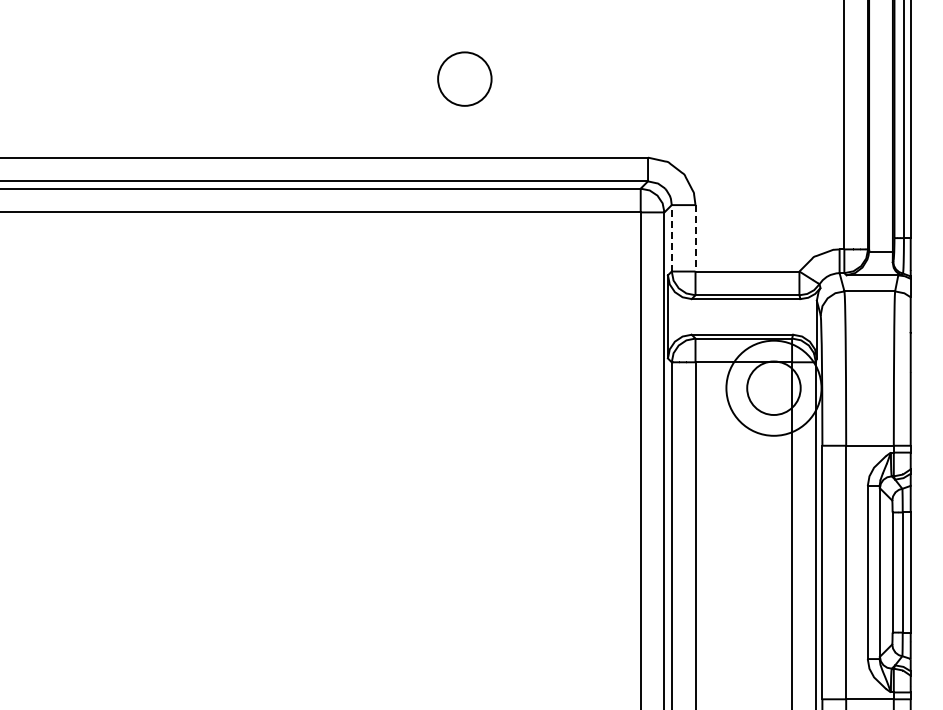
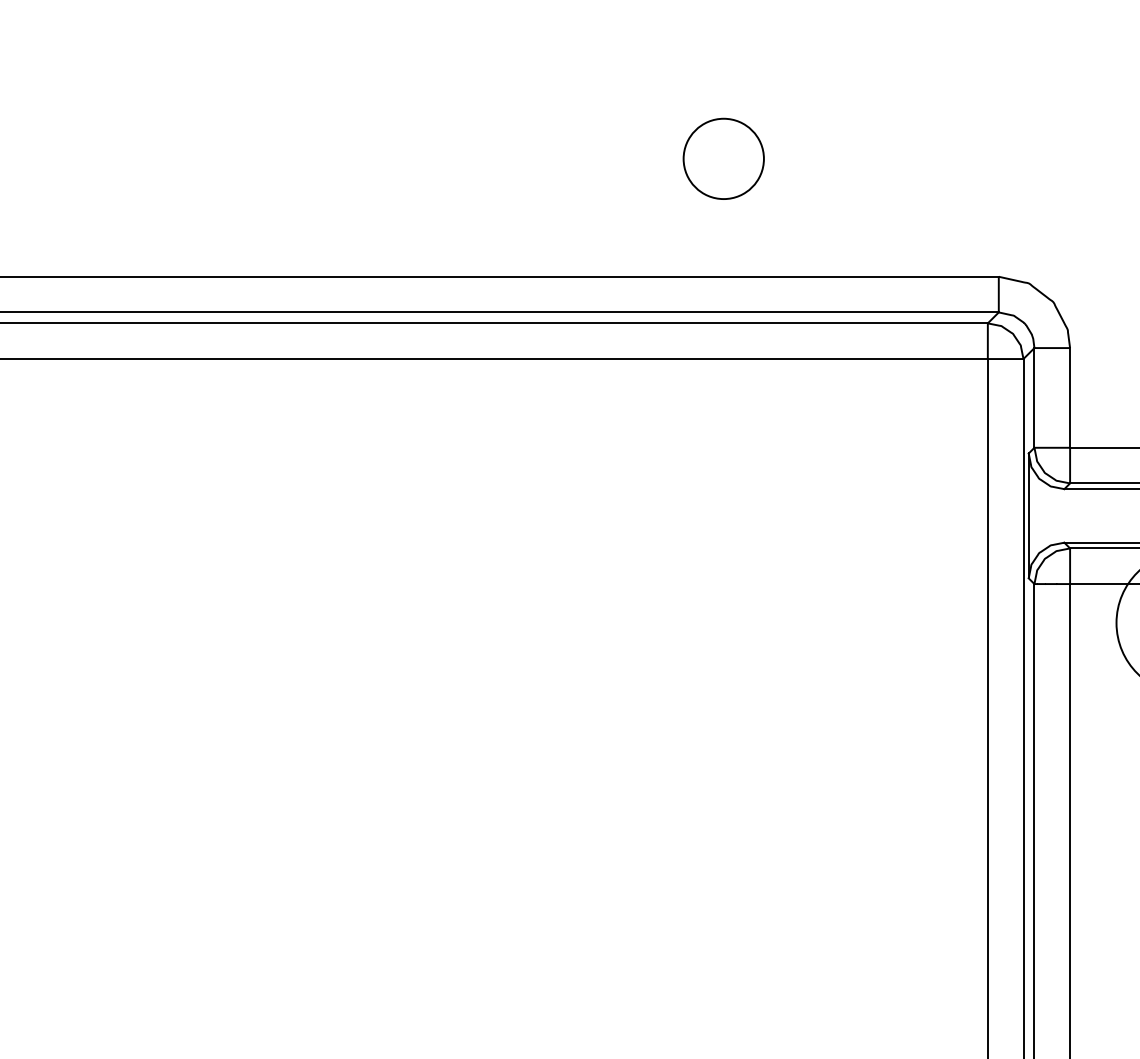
line: (671, 237) -> (1034, 396), dashed -> solid
line: (695, 238) -> (1070, 398), dashed -> solid

